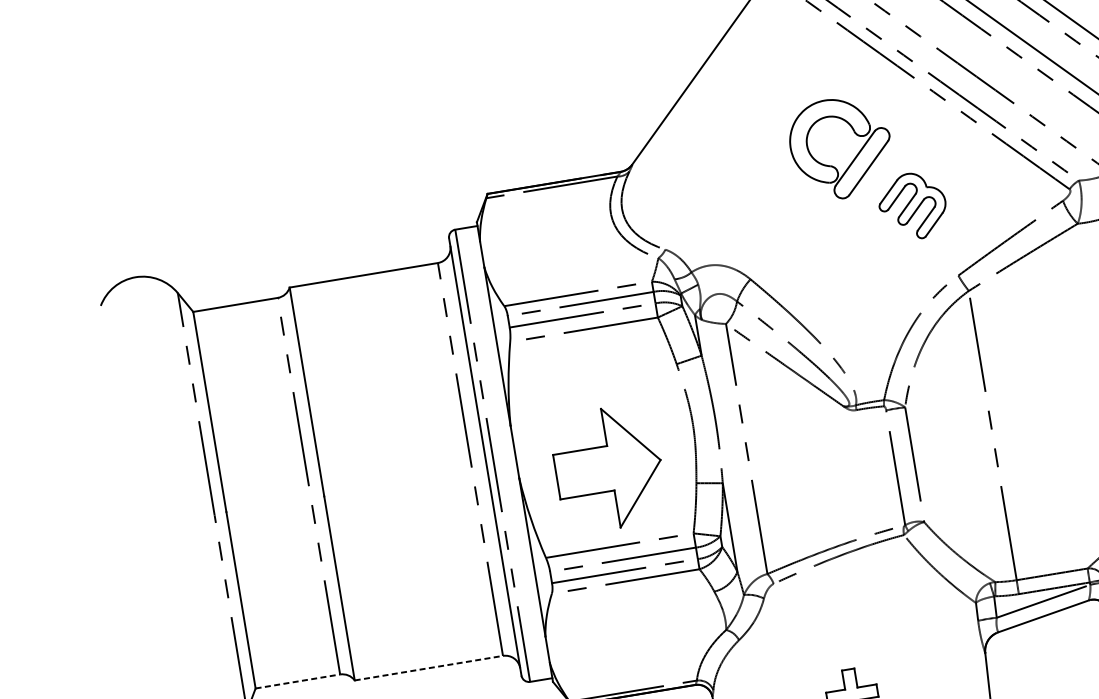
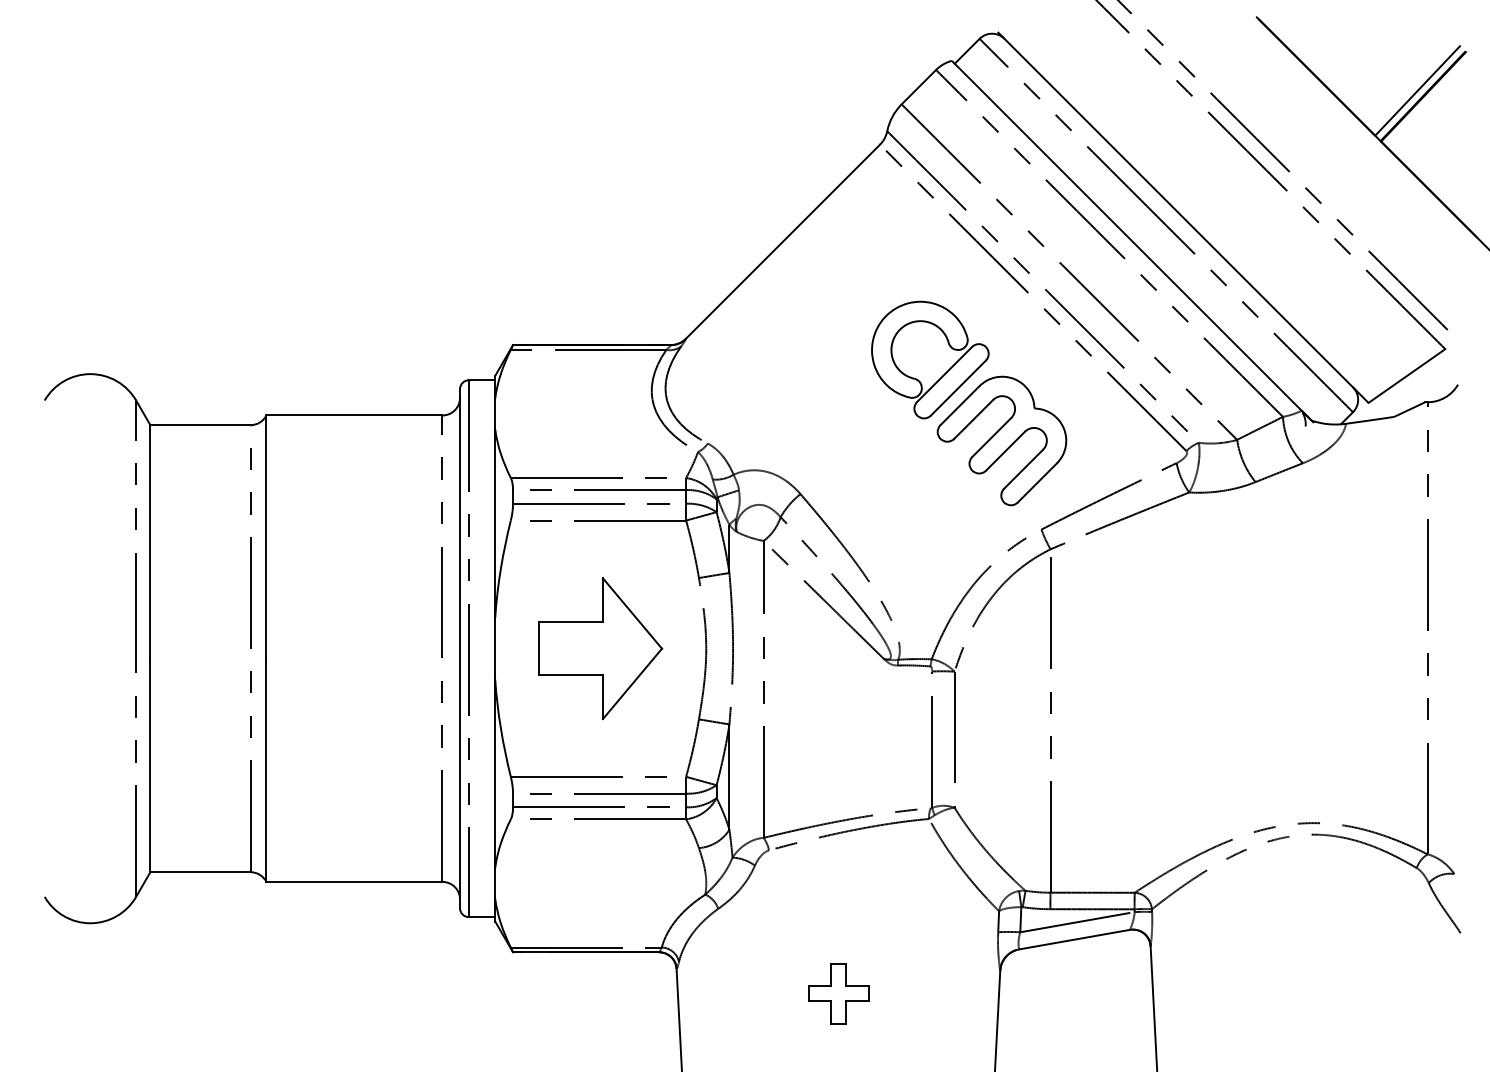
part: (912, 206) -> (1001, 440), size x1.67
part: (608, 468) -> (600, 648), moved
line: (428, 667) -> (354, 881), dashed -> solid
line: (298, 681) -> (201, 872), dashed -> solid

